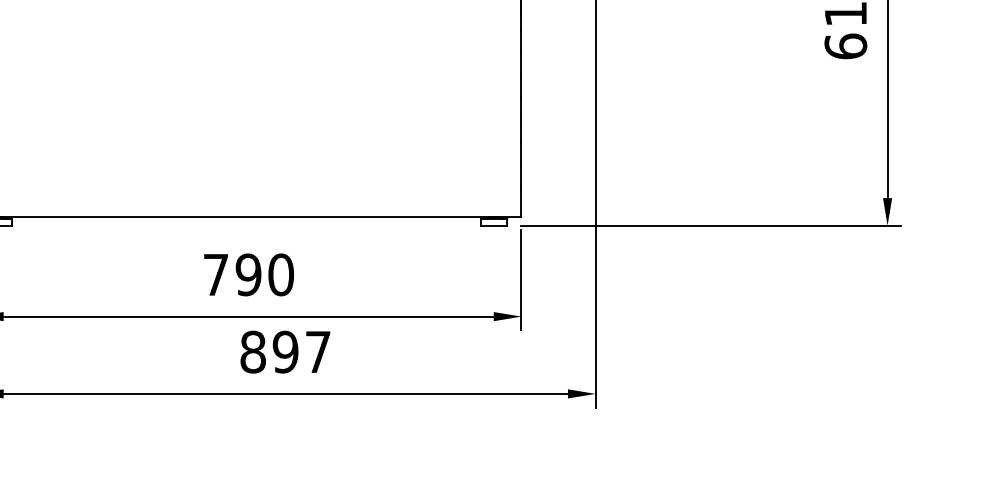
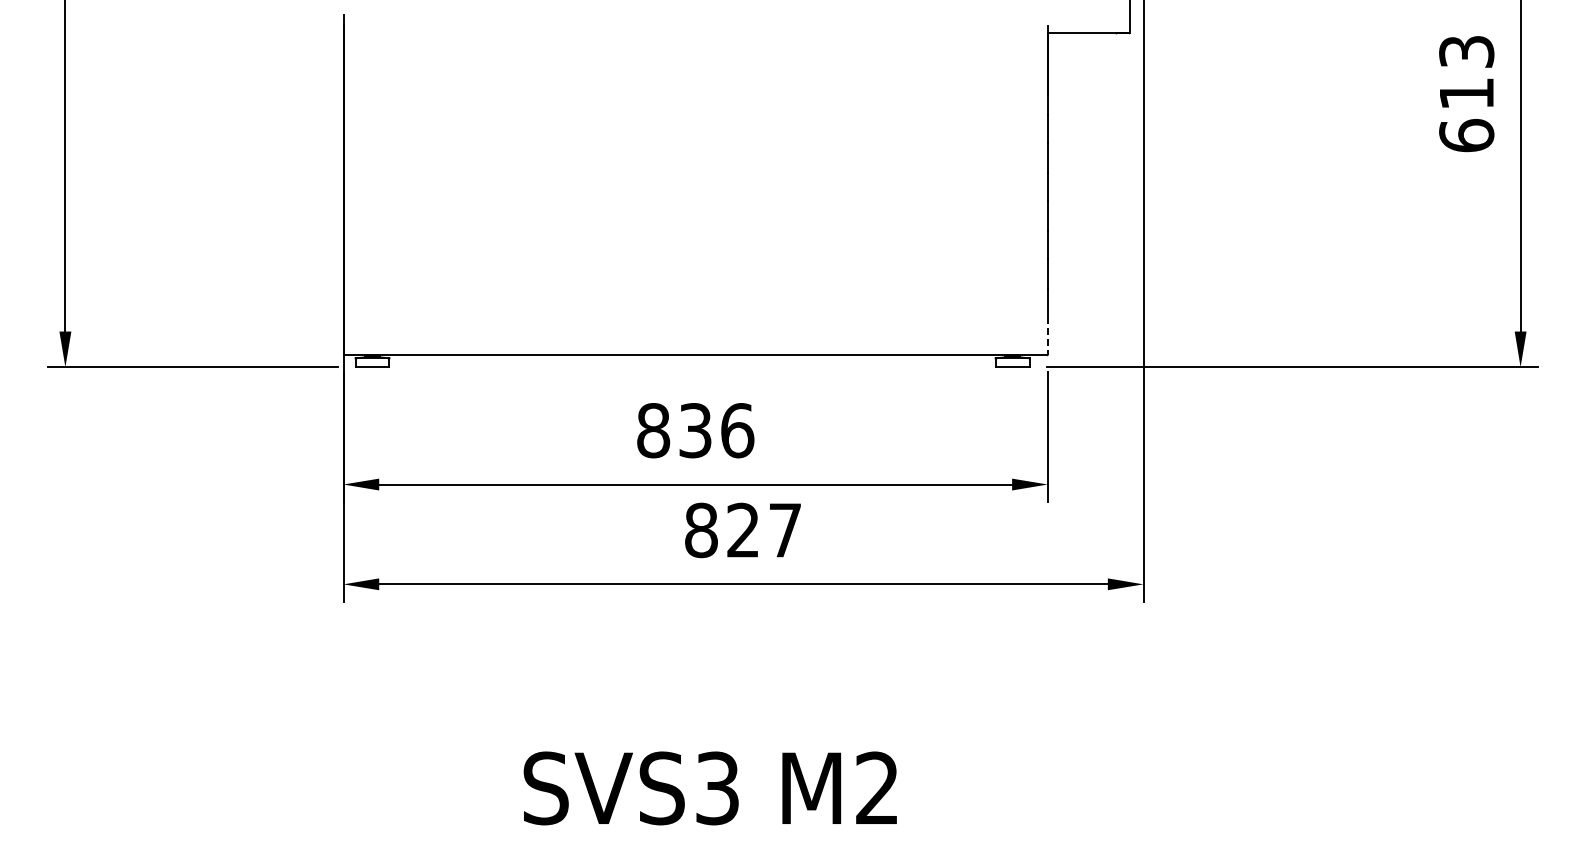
line: (521, 201) -> (1047, 335), solid -> dashed
text: (248, 274) -> (695, 430), 790 -> 836
text: (285, 352) -> (742, 530), 897 -> 827

